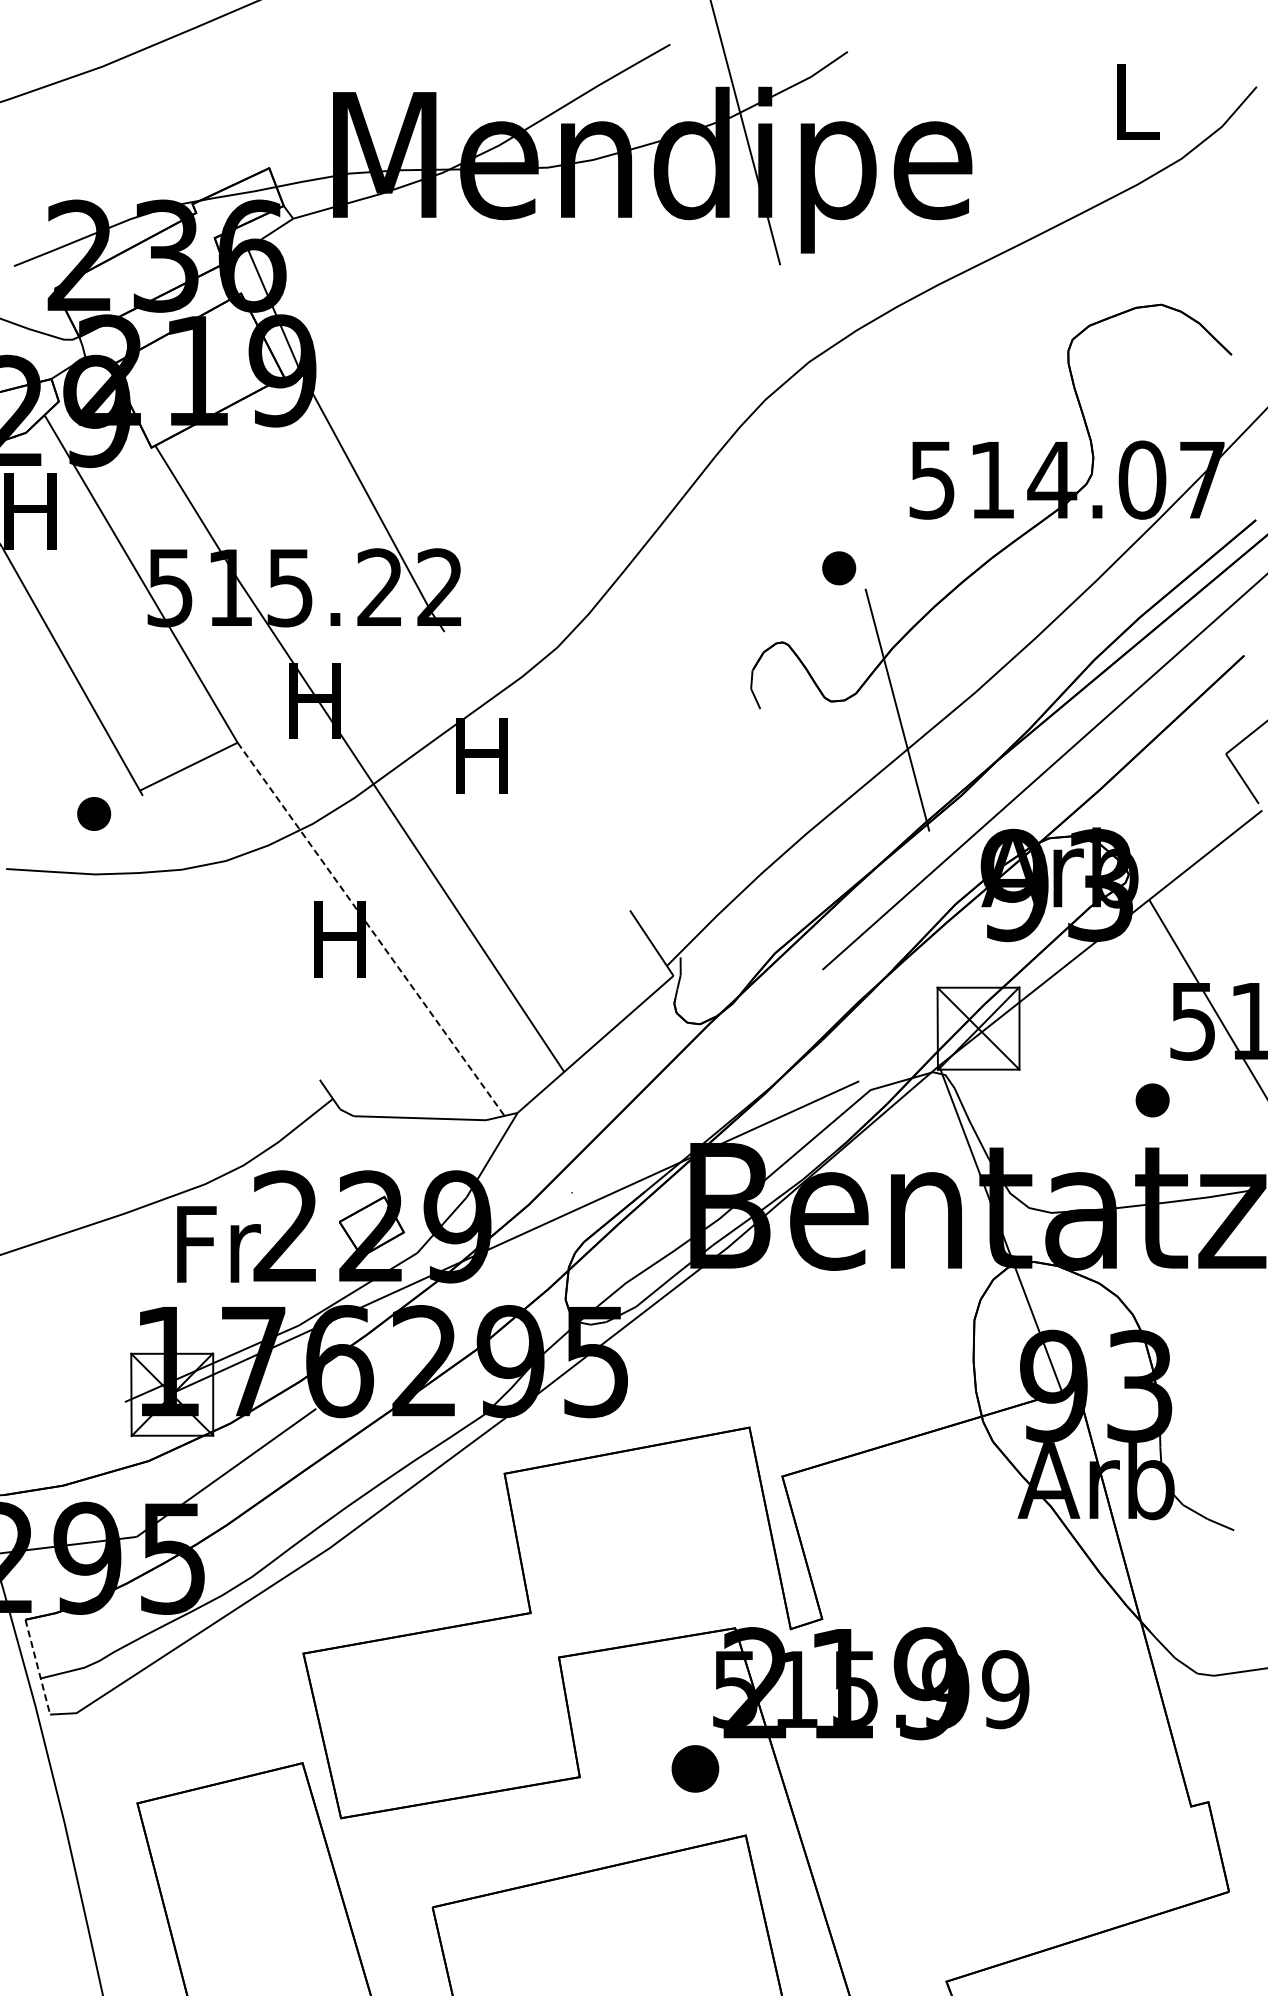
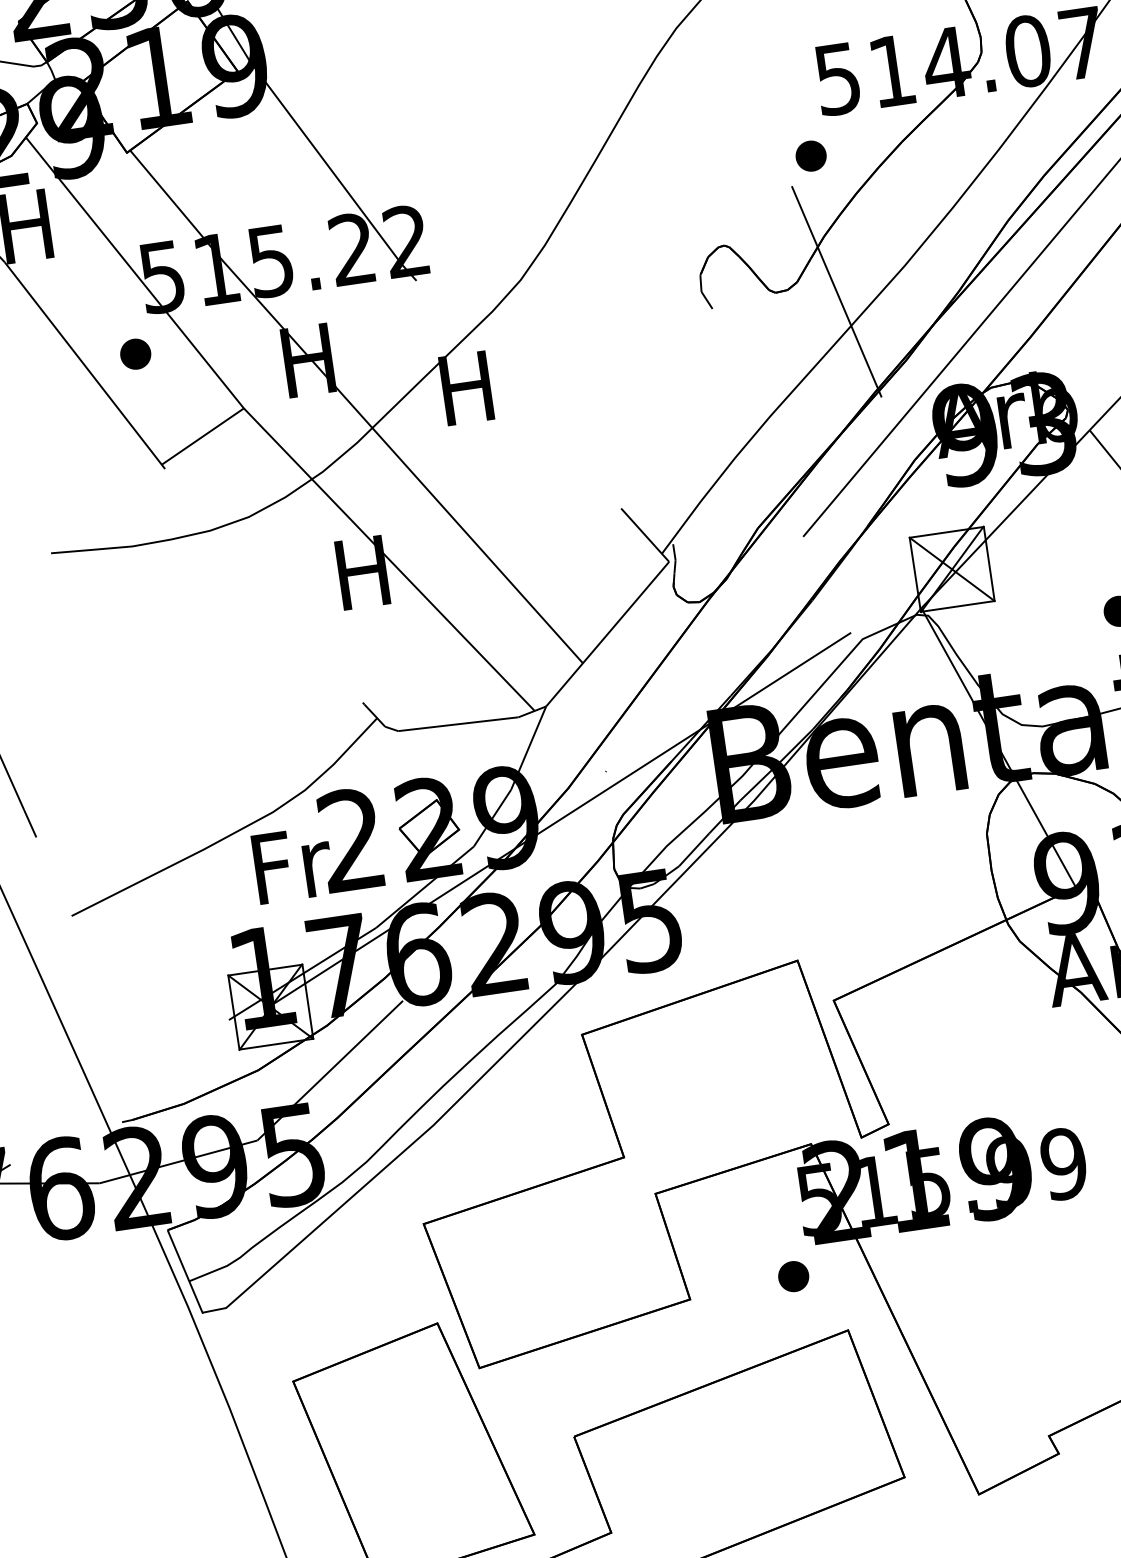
part: (839, 568) -> (811, 156), moved
part: (94, 813) -> (135, 353), moved
line: (371, 929) -> (389, 559), dashed -> solid
line: (37, 1667) -> (184, 1271), dashed -> solid
part: (695, 1768) -> (793, 1276), size x0.71

